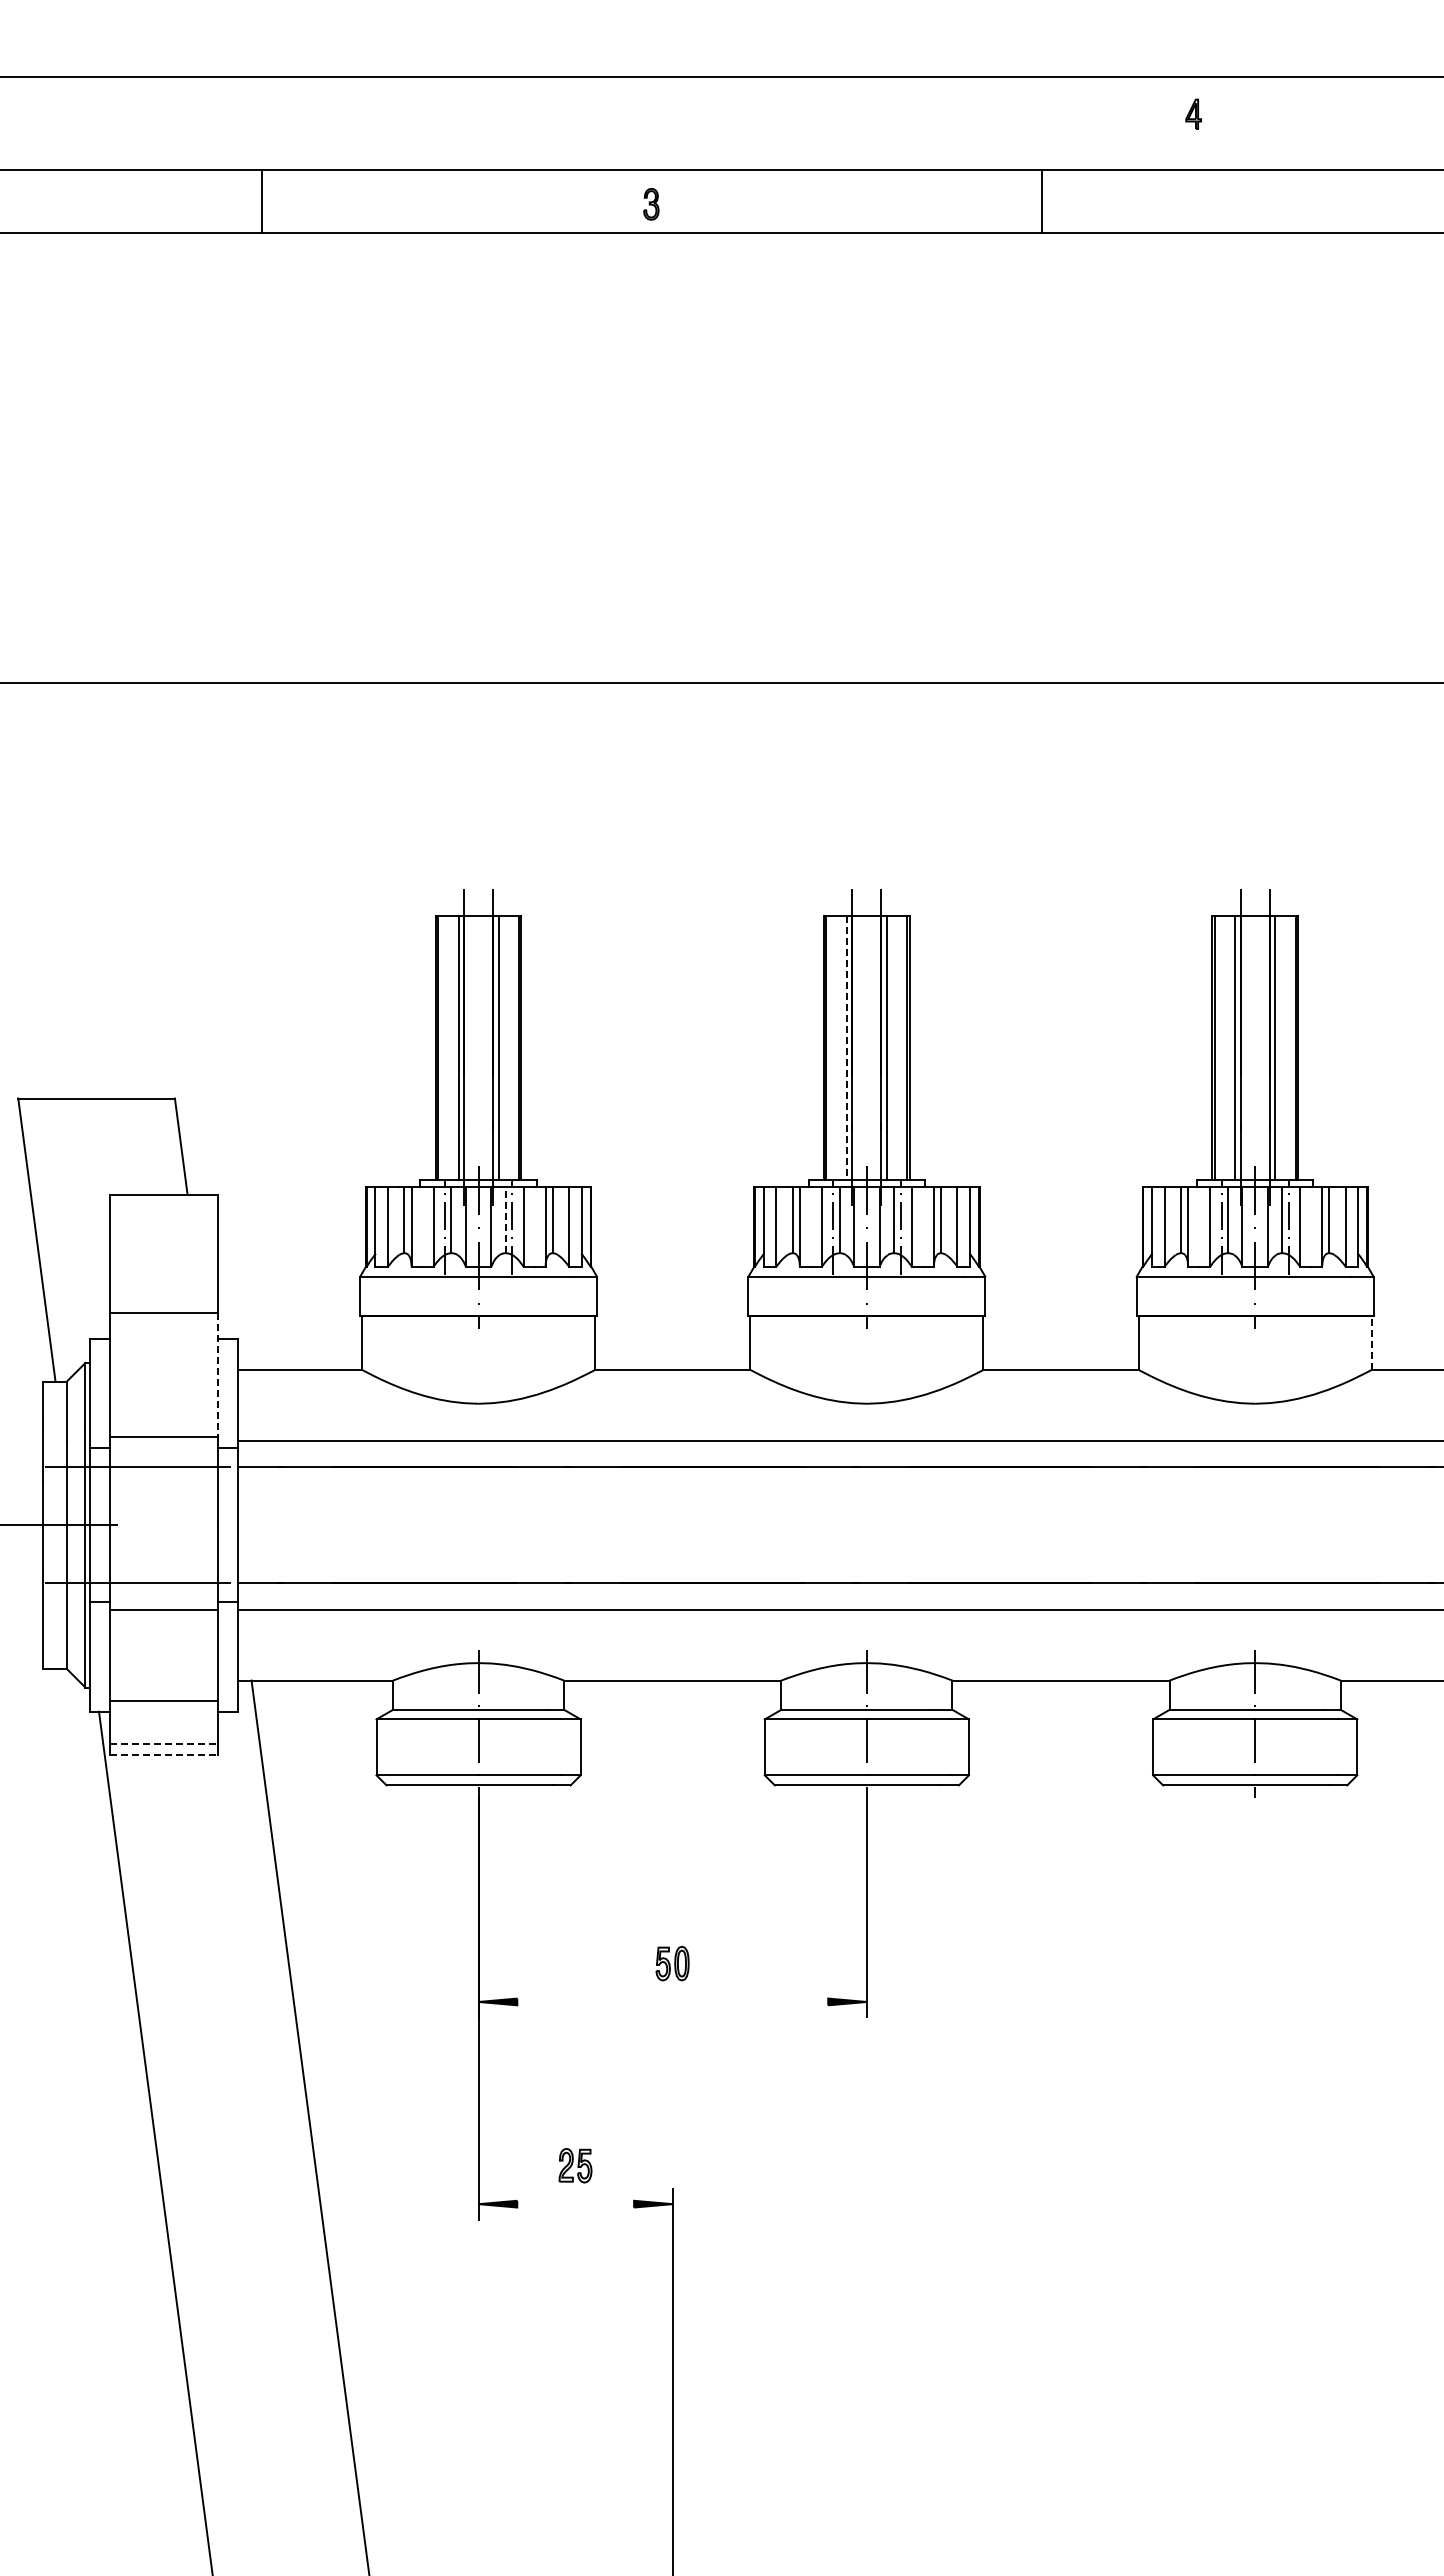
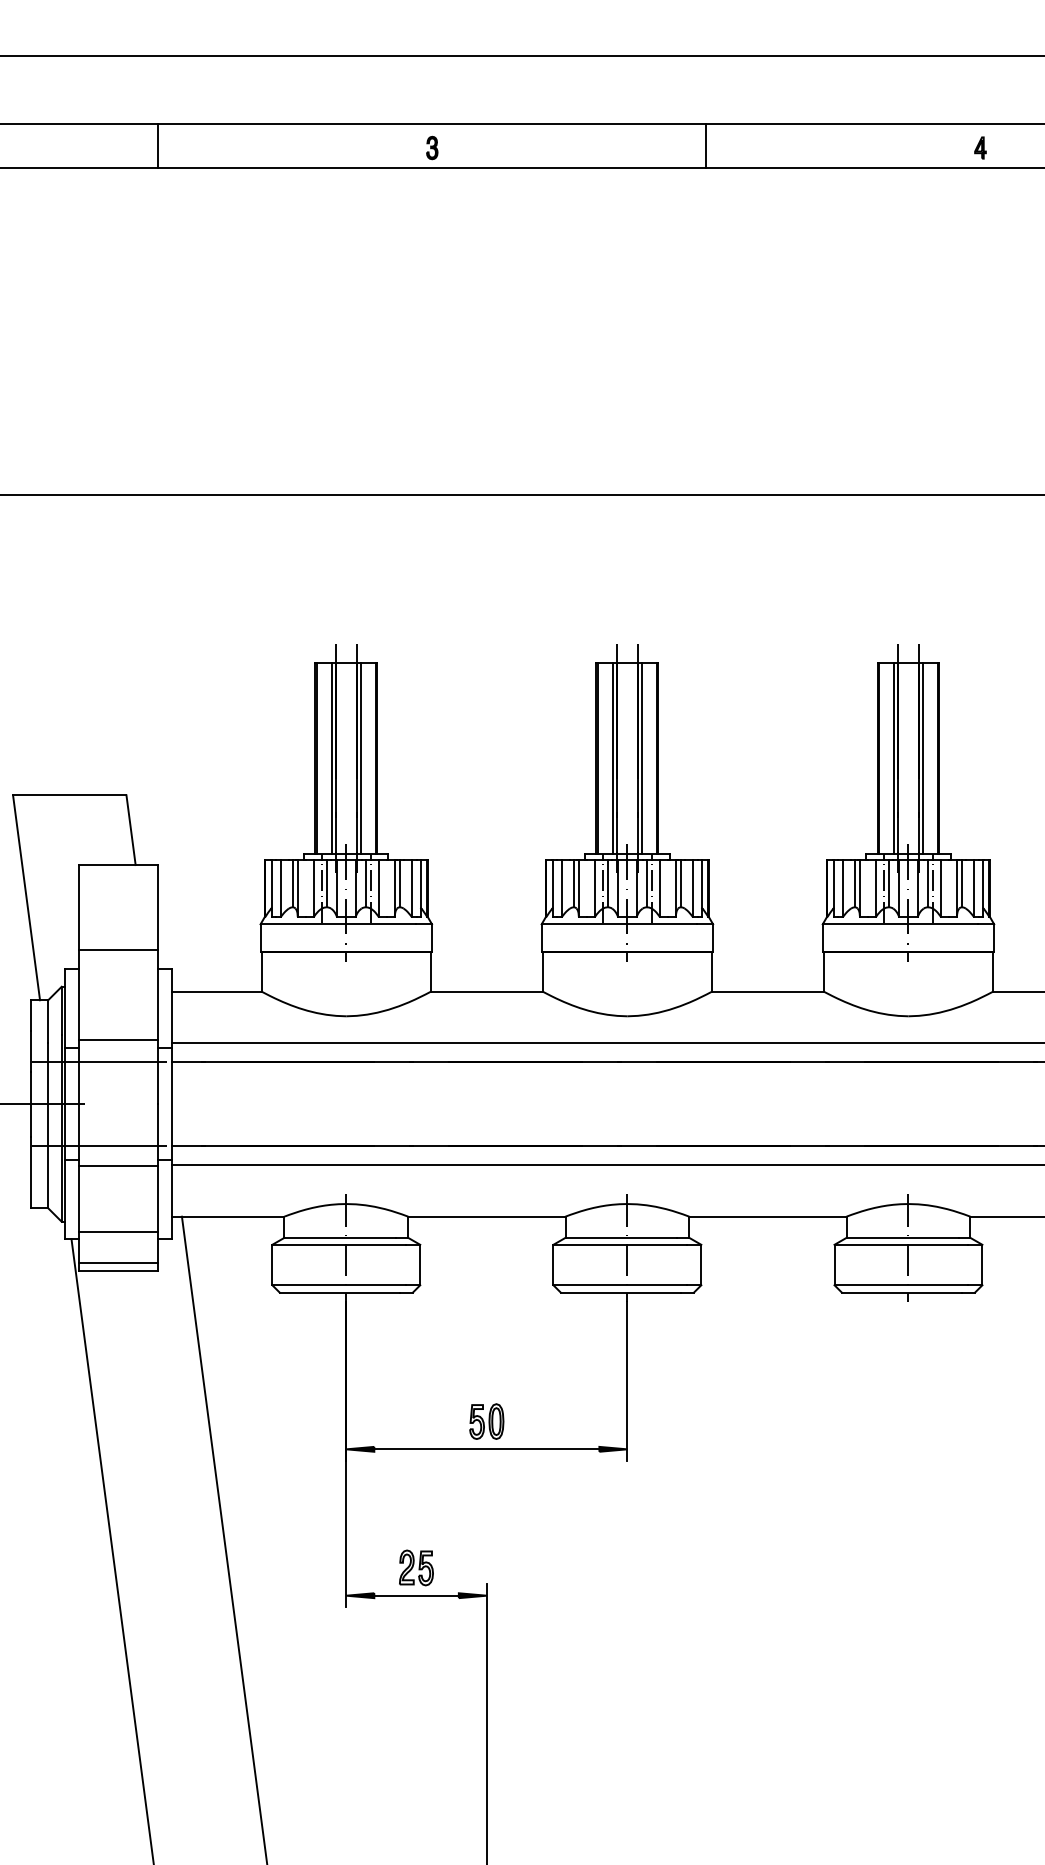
part: (1193, 113) -> (980, 147), moved
line: (262, 201) -> (158, 145), moved
line: (1041, 201) -> (706, 145), moved
part: (651, 203) -> (432, 147), moved
line: (846, 1048) -> (612, 759), dashed -> solid
line: (505, 1220) -> (365, 883), dashed -> solid
line: (1371, 1342) -> (992, 971), dashed -> solid
line: (218, 1375) -> (158, 995), dashed -> solid
line: (164, 1744) -> (118, 1262), dashed -> solid
line: (164, 1755) -> (118, 1270), dashed -> solid
part: (672, 1963) -> (486, 1421), size x1.43
line: (672, 2001) -> (486, 1449), added
part: (575, 2165) -> (416, 1567), size x1.43
line: (575, 2204) -> (416, 1595), added

